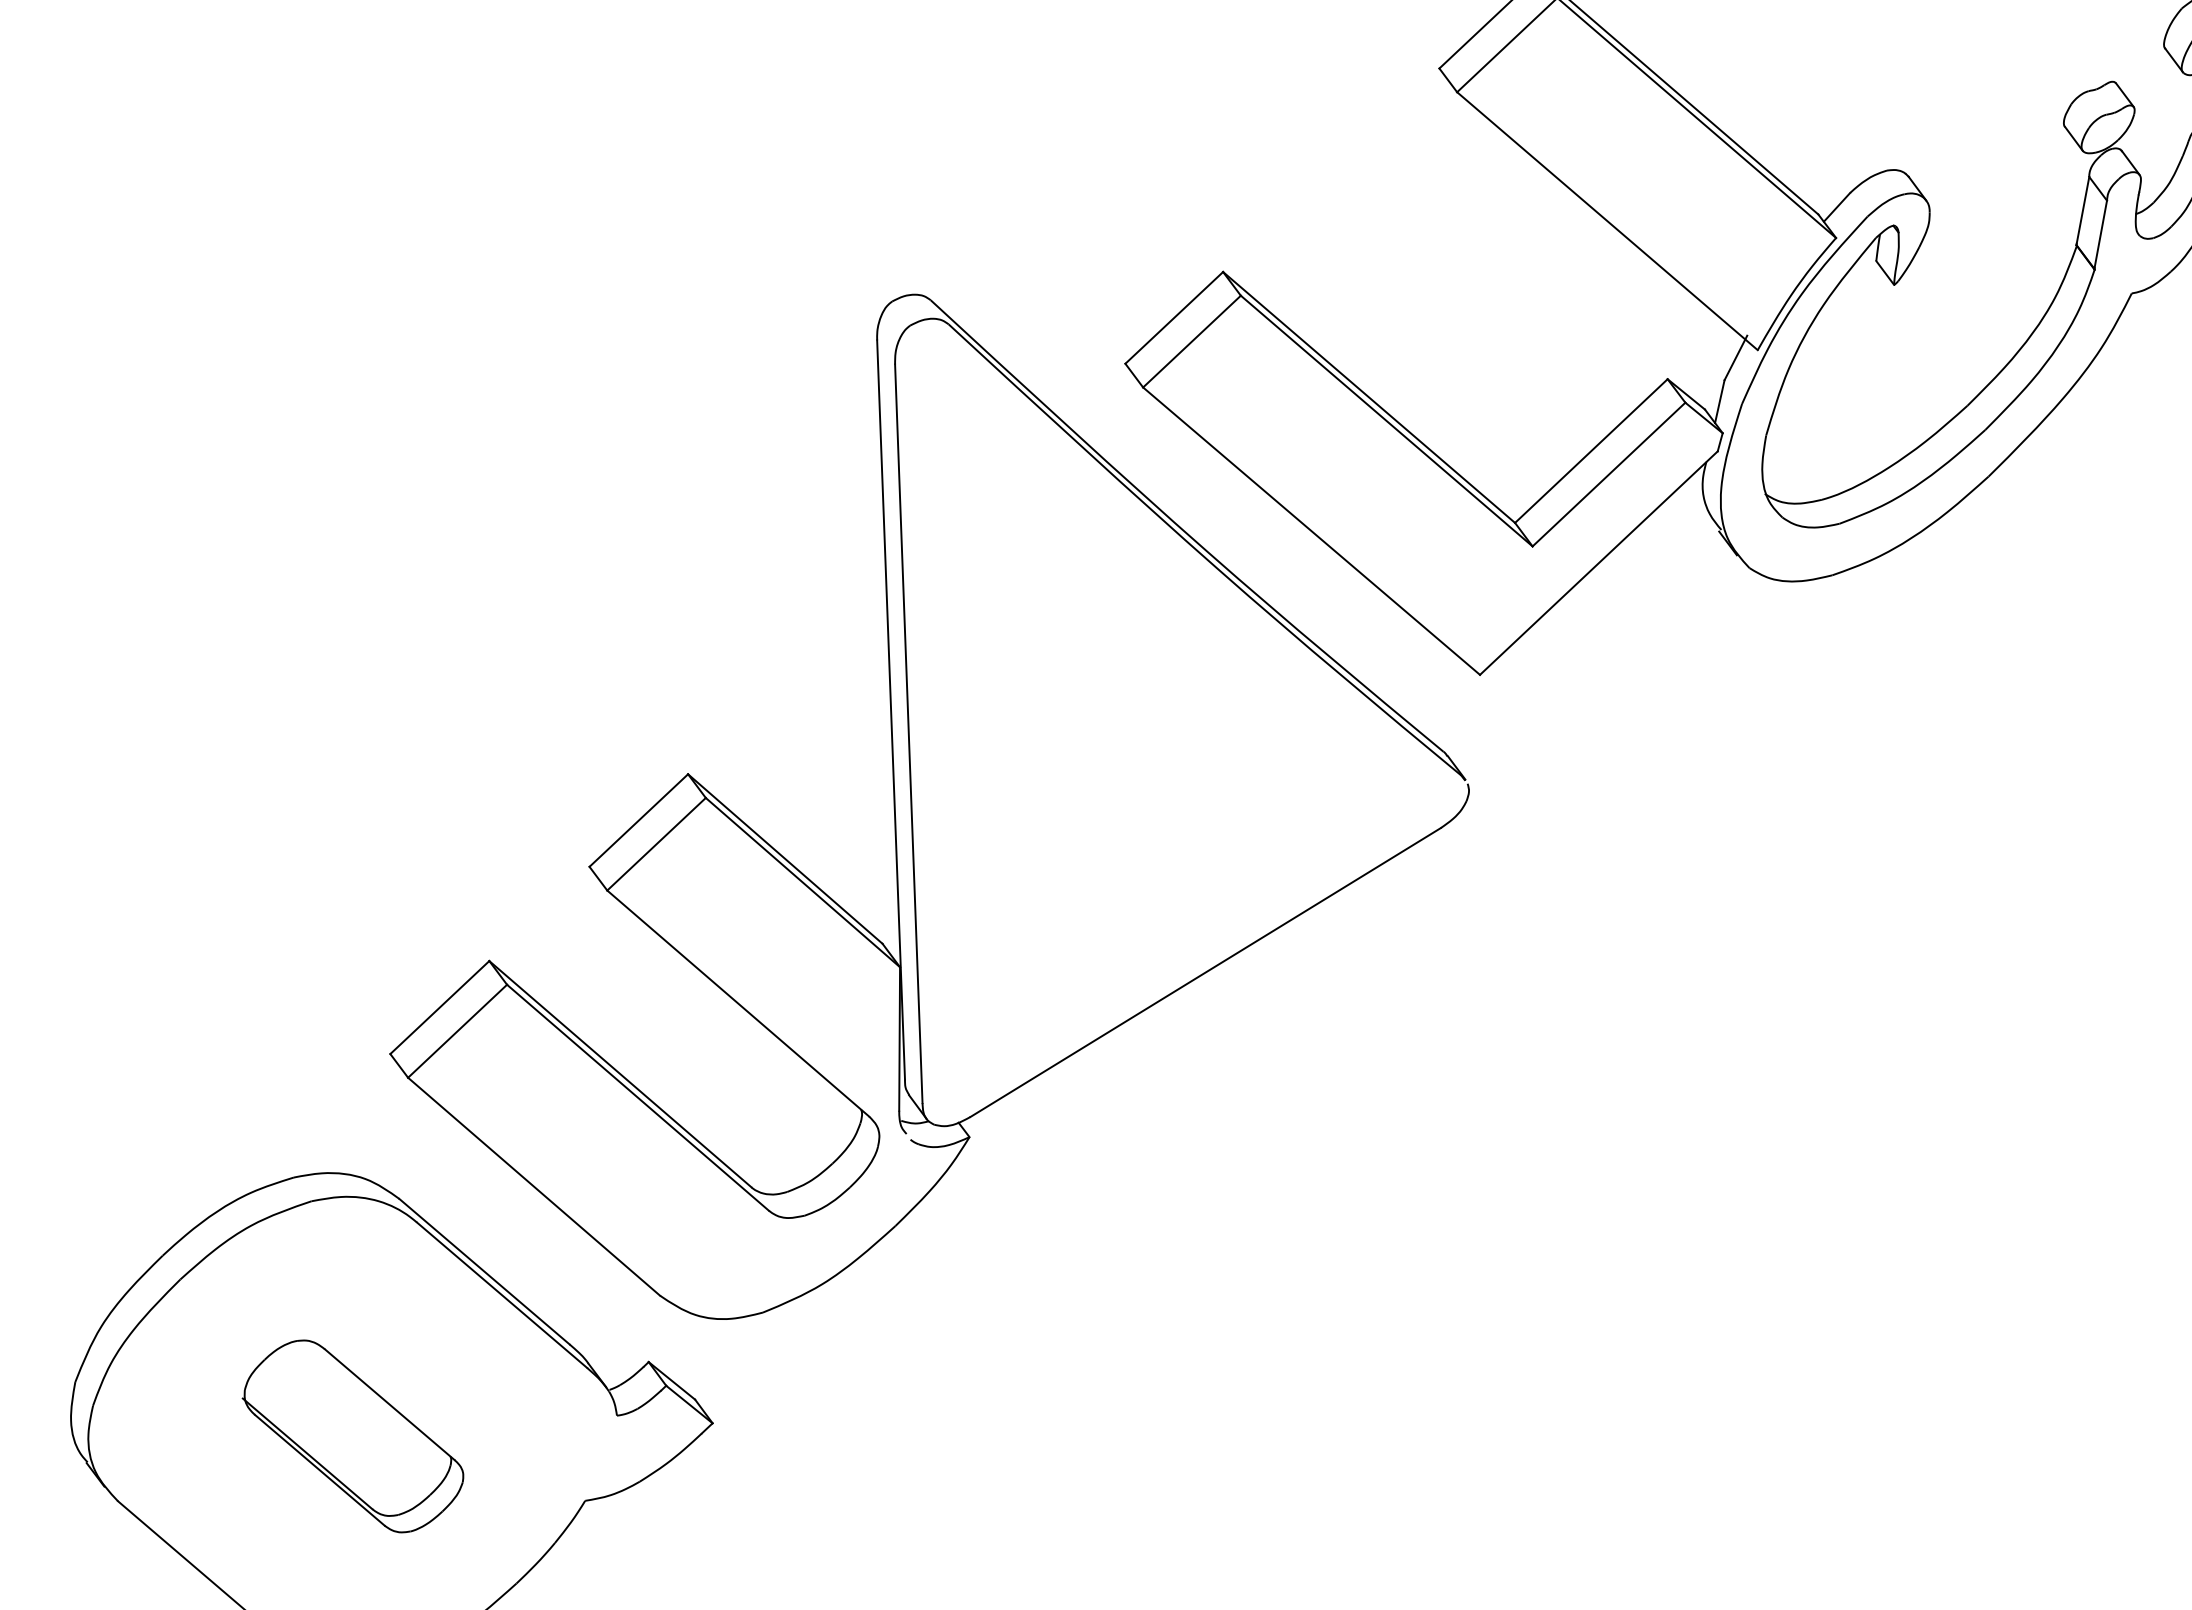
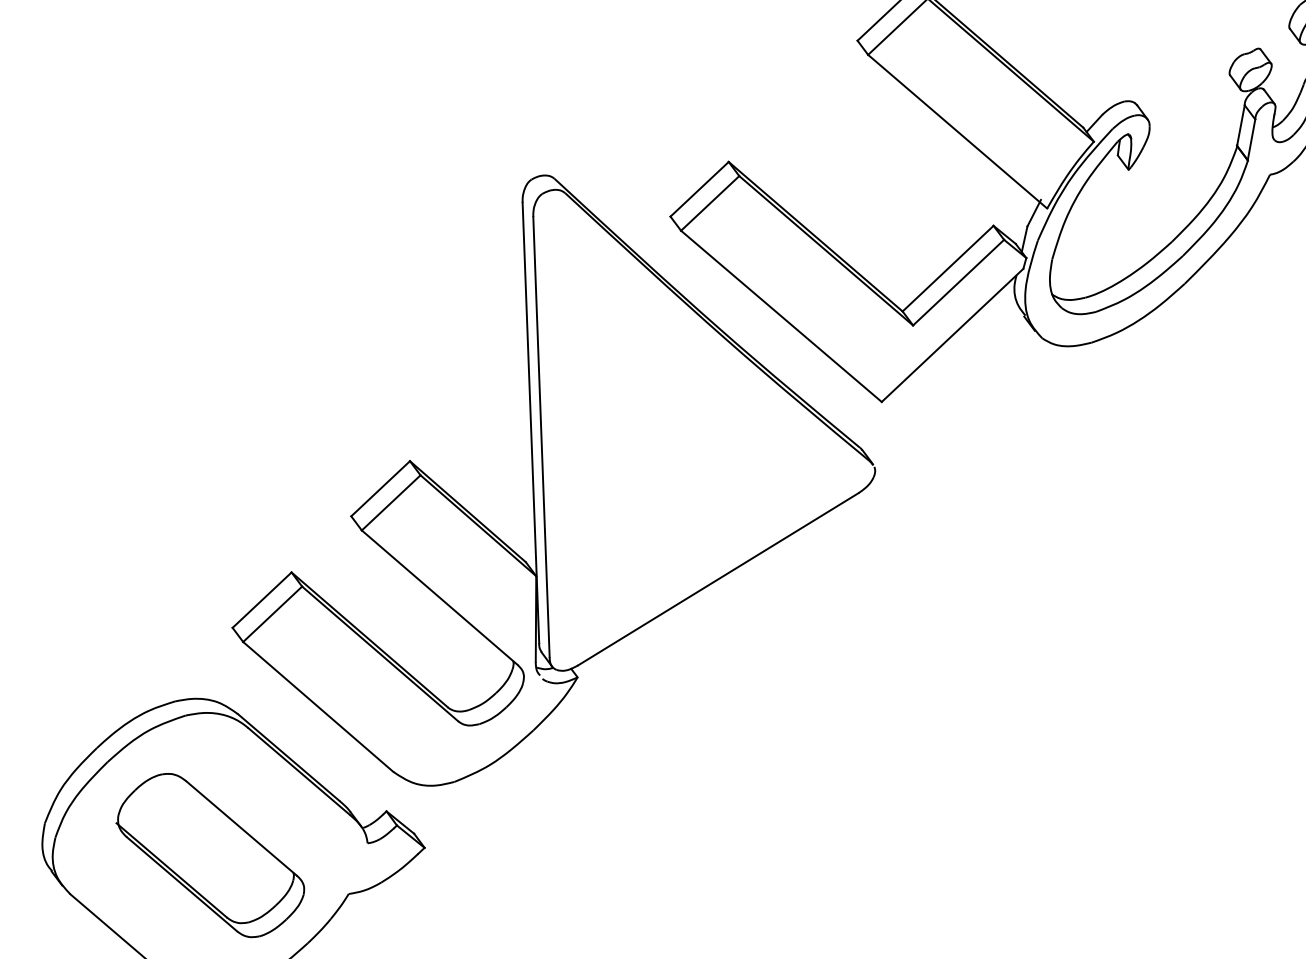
part: (353, 1436) -> (210, 855), size x1.43

